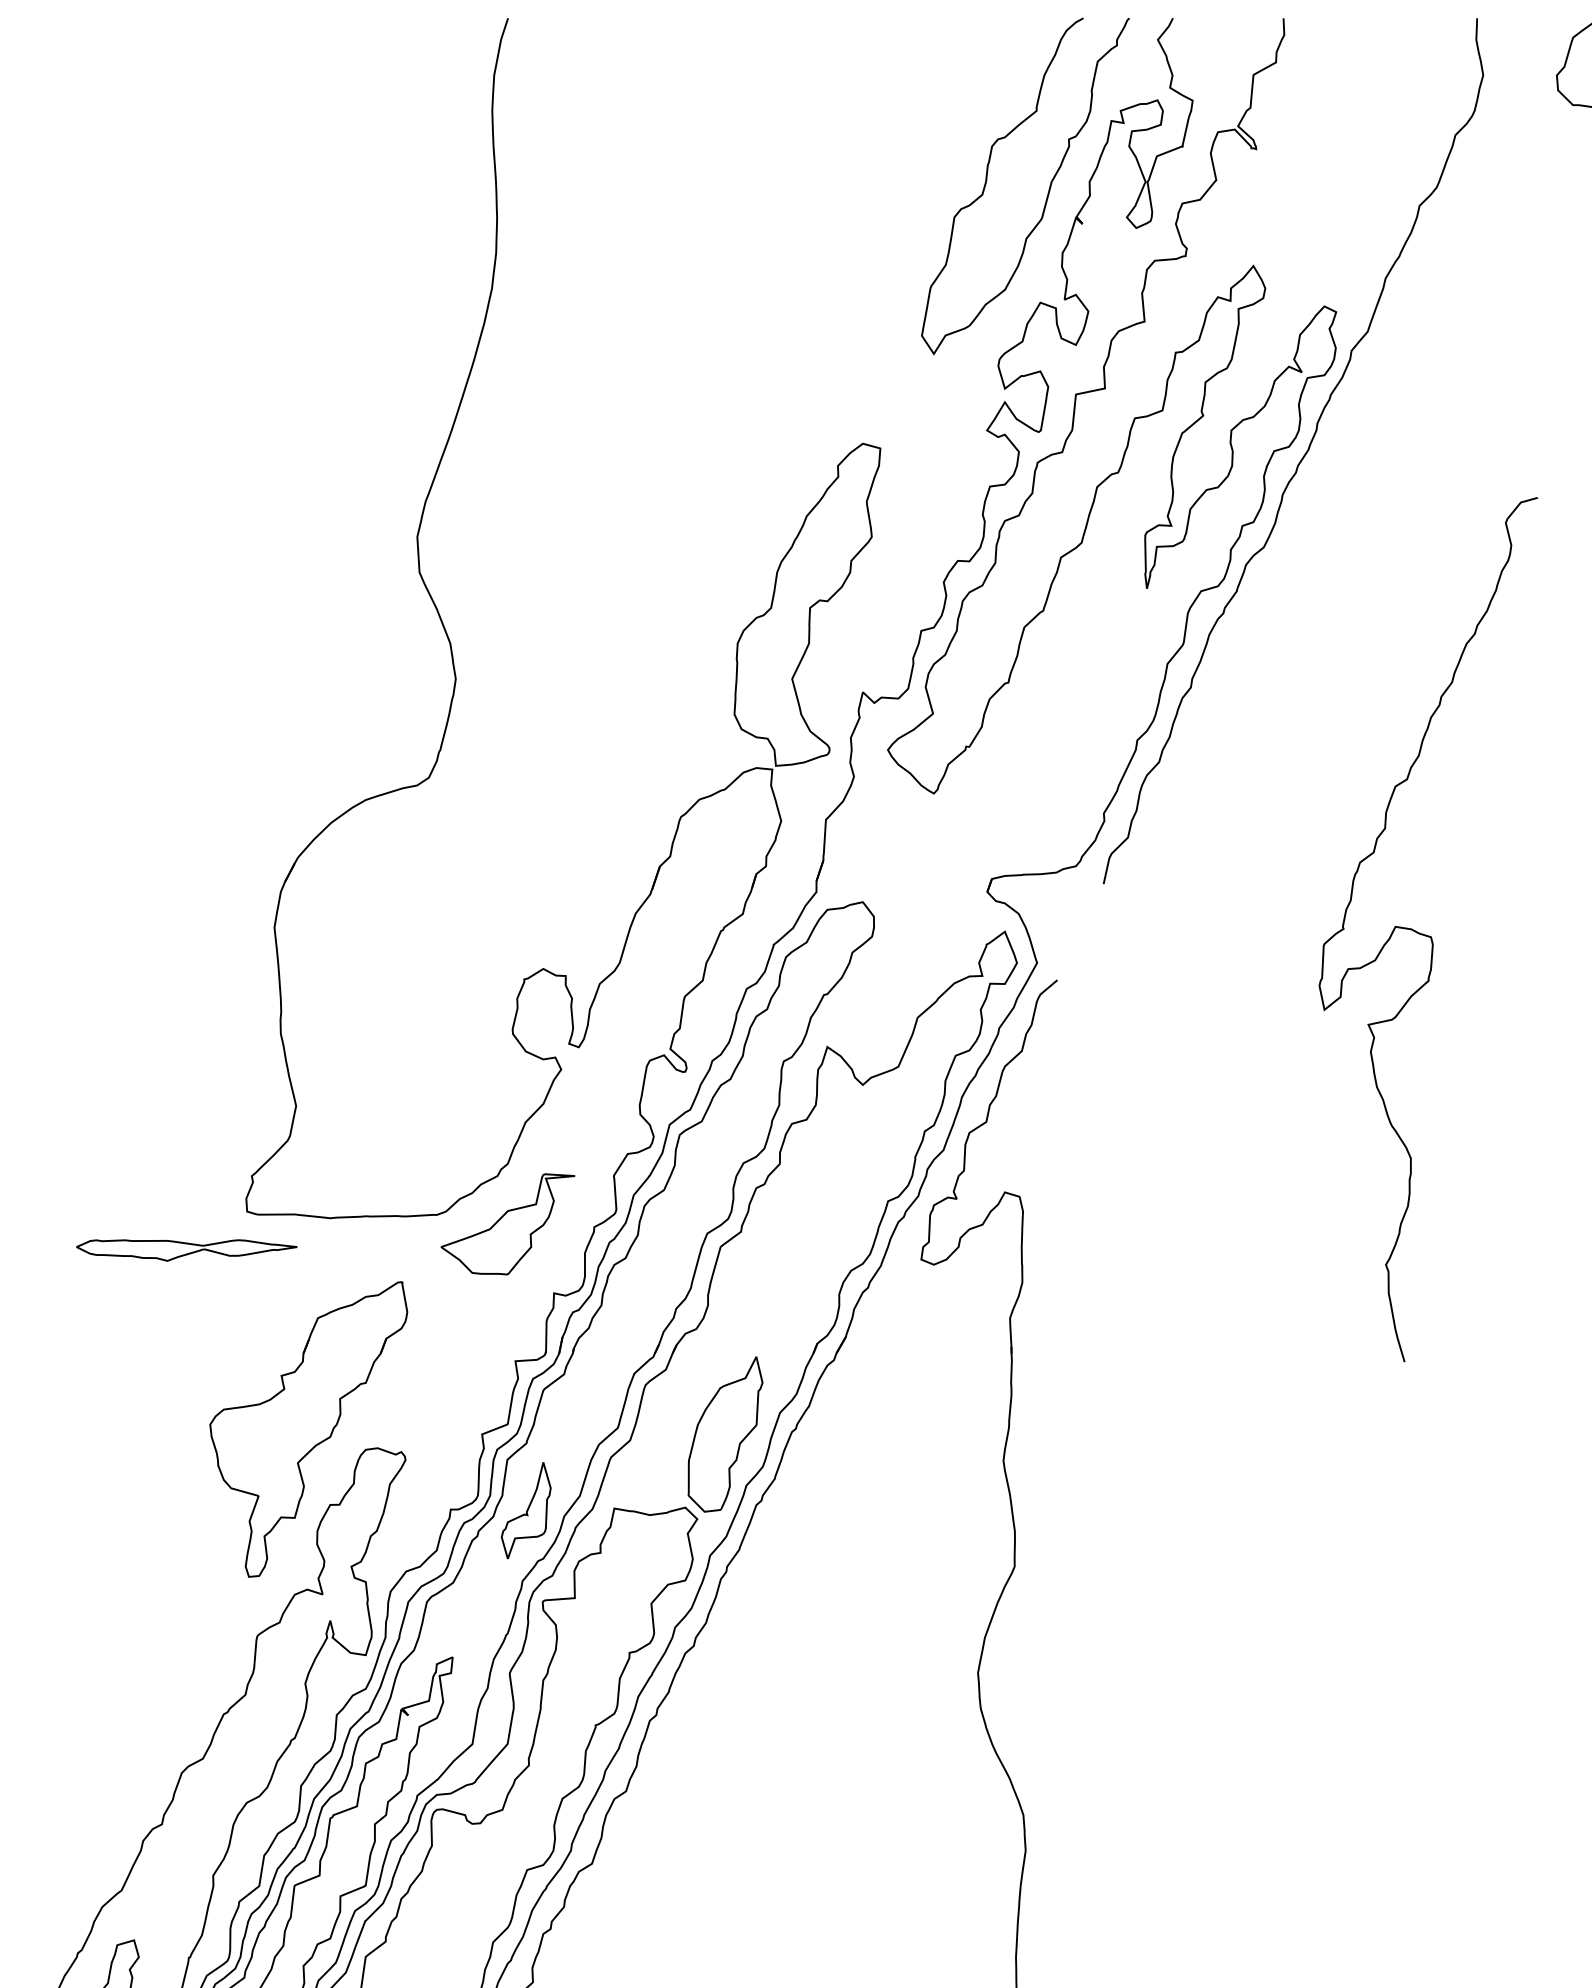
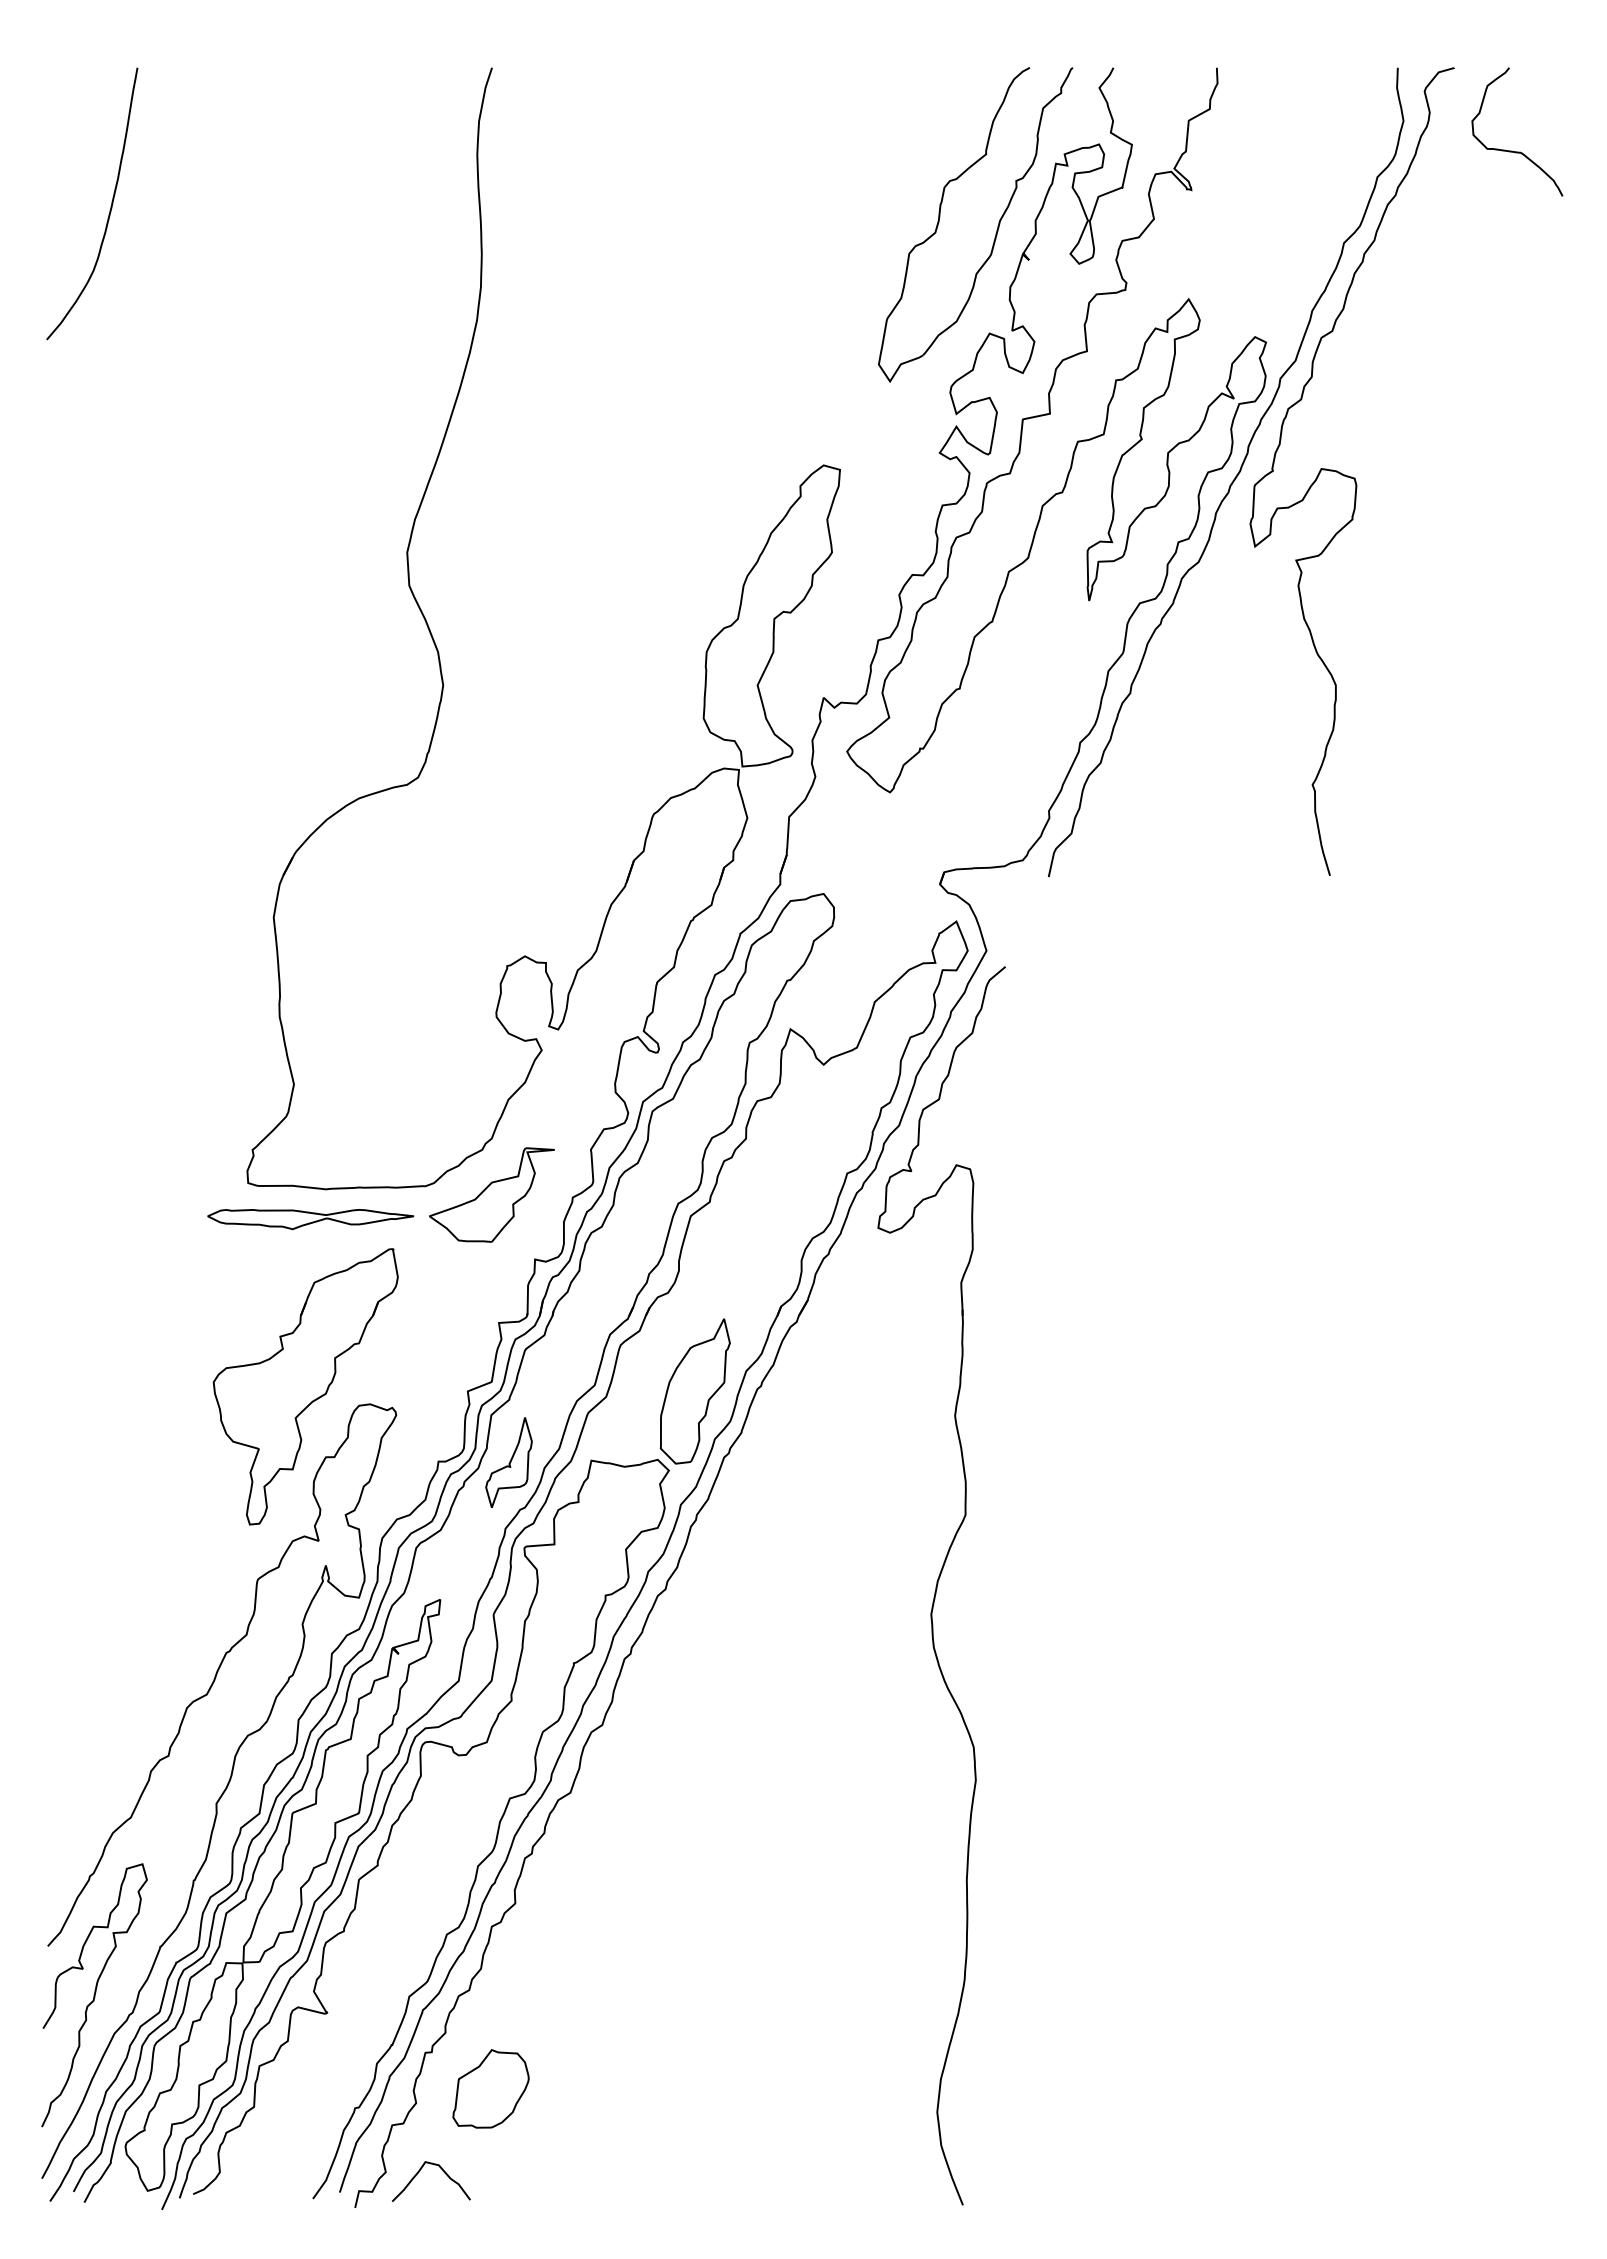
curve: (99, 166) -> (110, 206), added
curve: (1424, 933) -> (1348, 475), moved
part: (186, 1250) -> (310, 1219), moved

